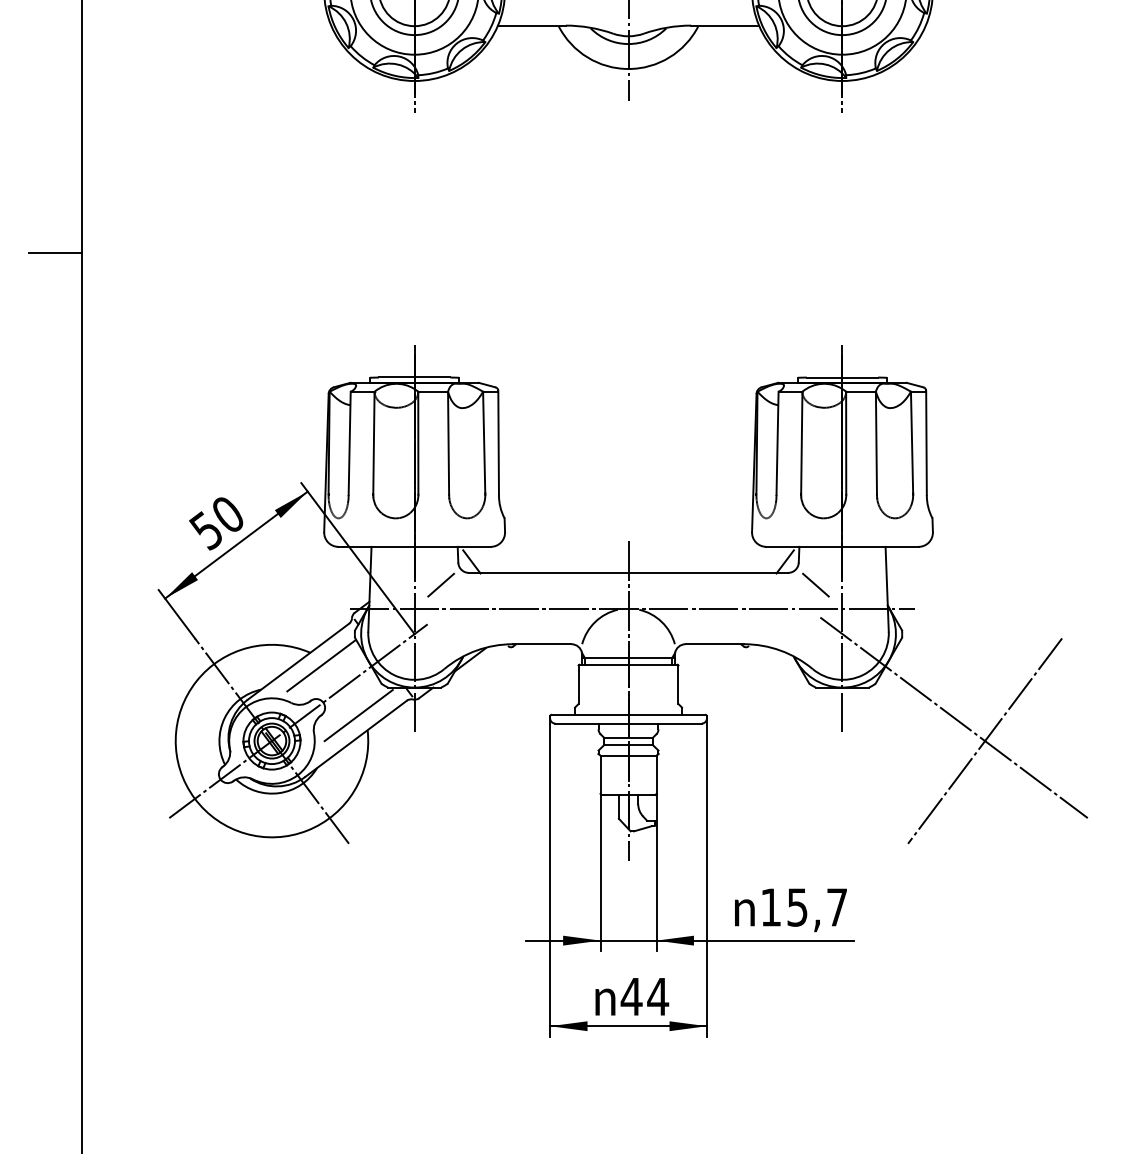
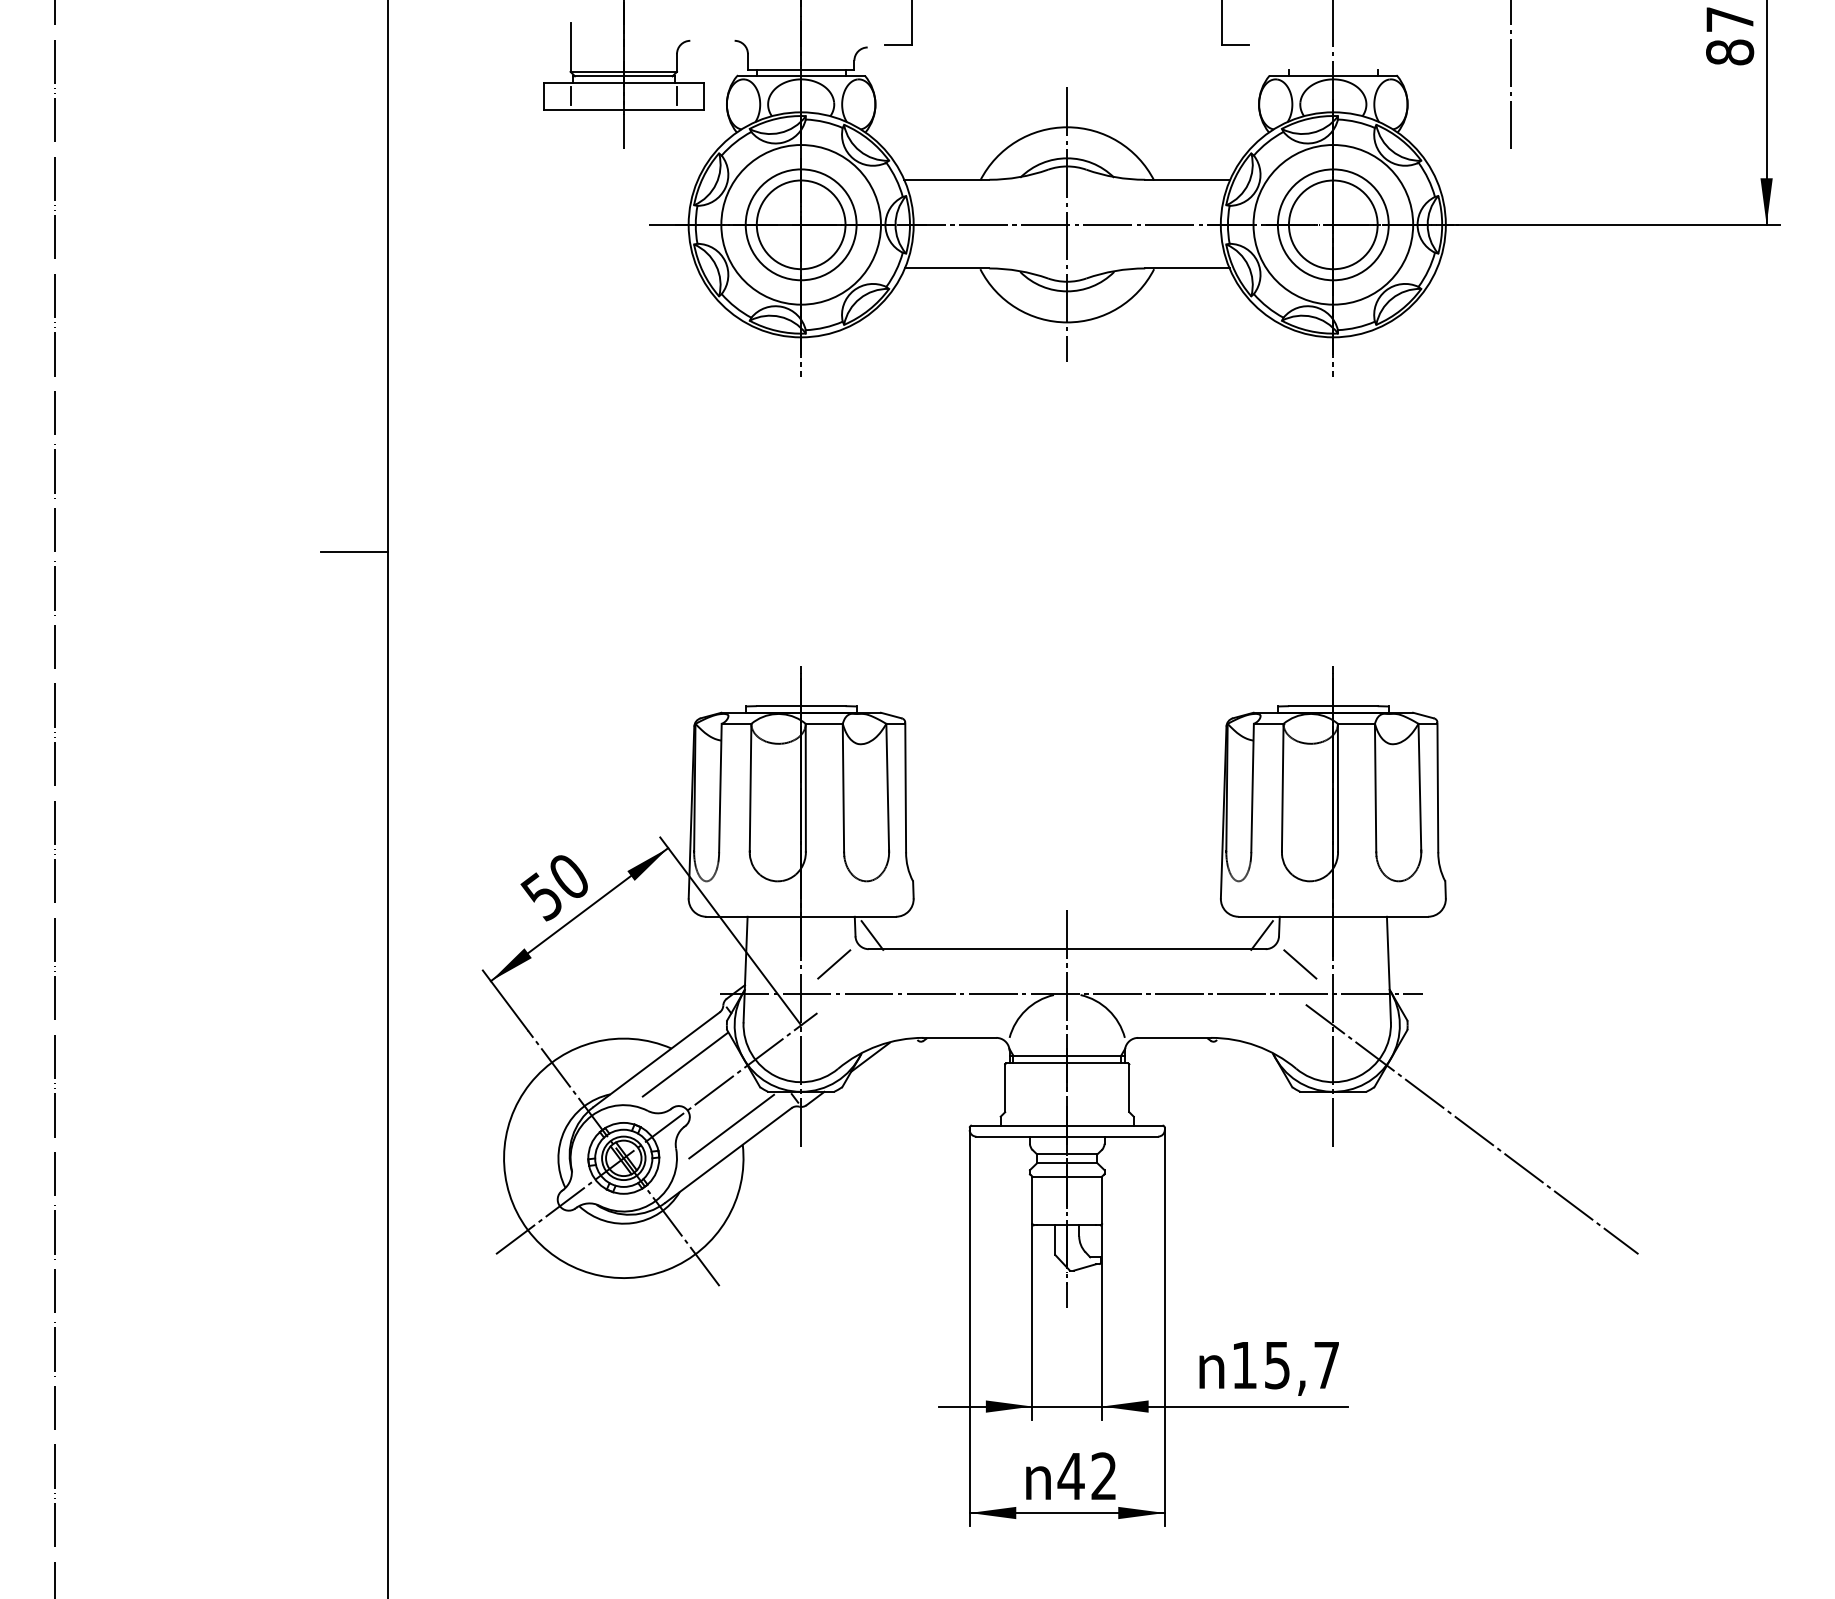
line: (984, 741) -> (1510, 1158), removed
text: (657, 996) -> (1103, 1475), 44 -> 42

